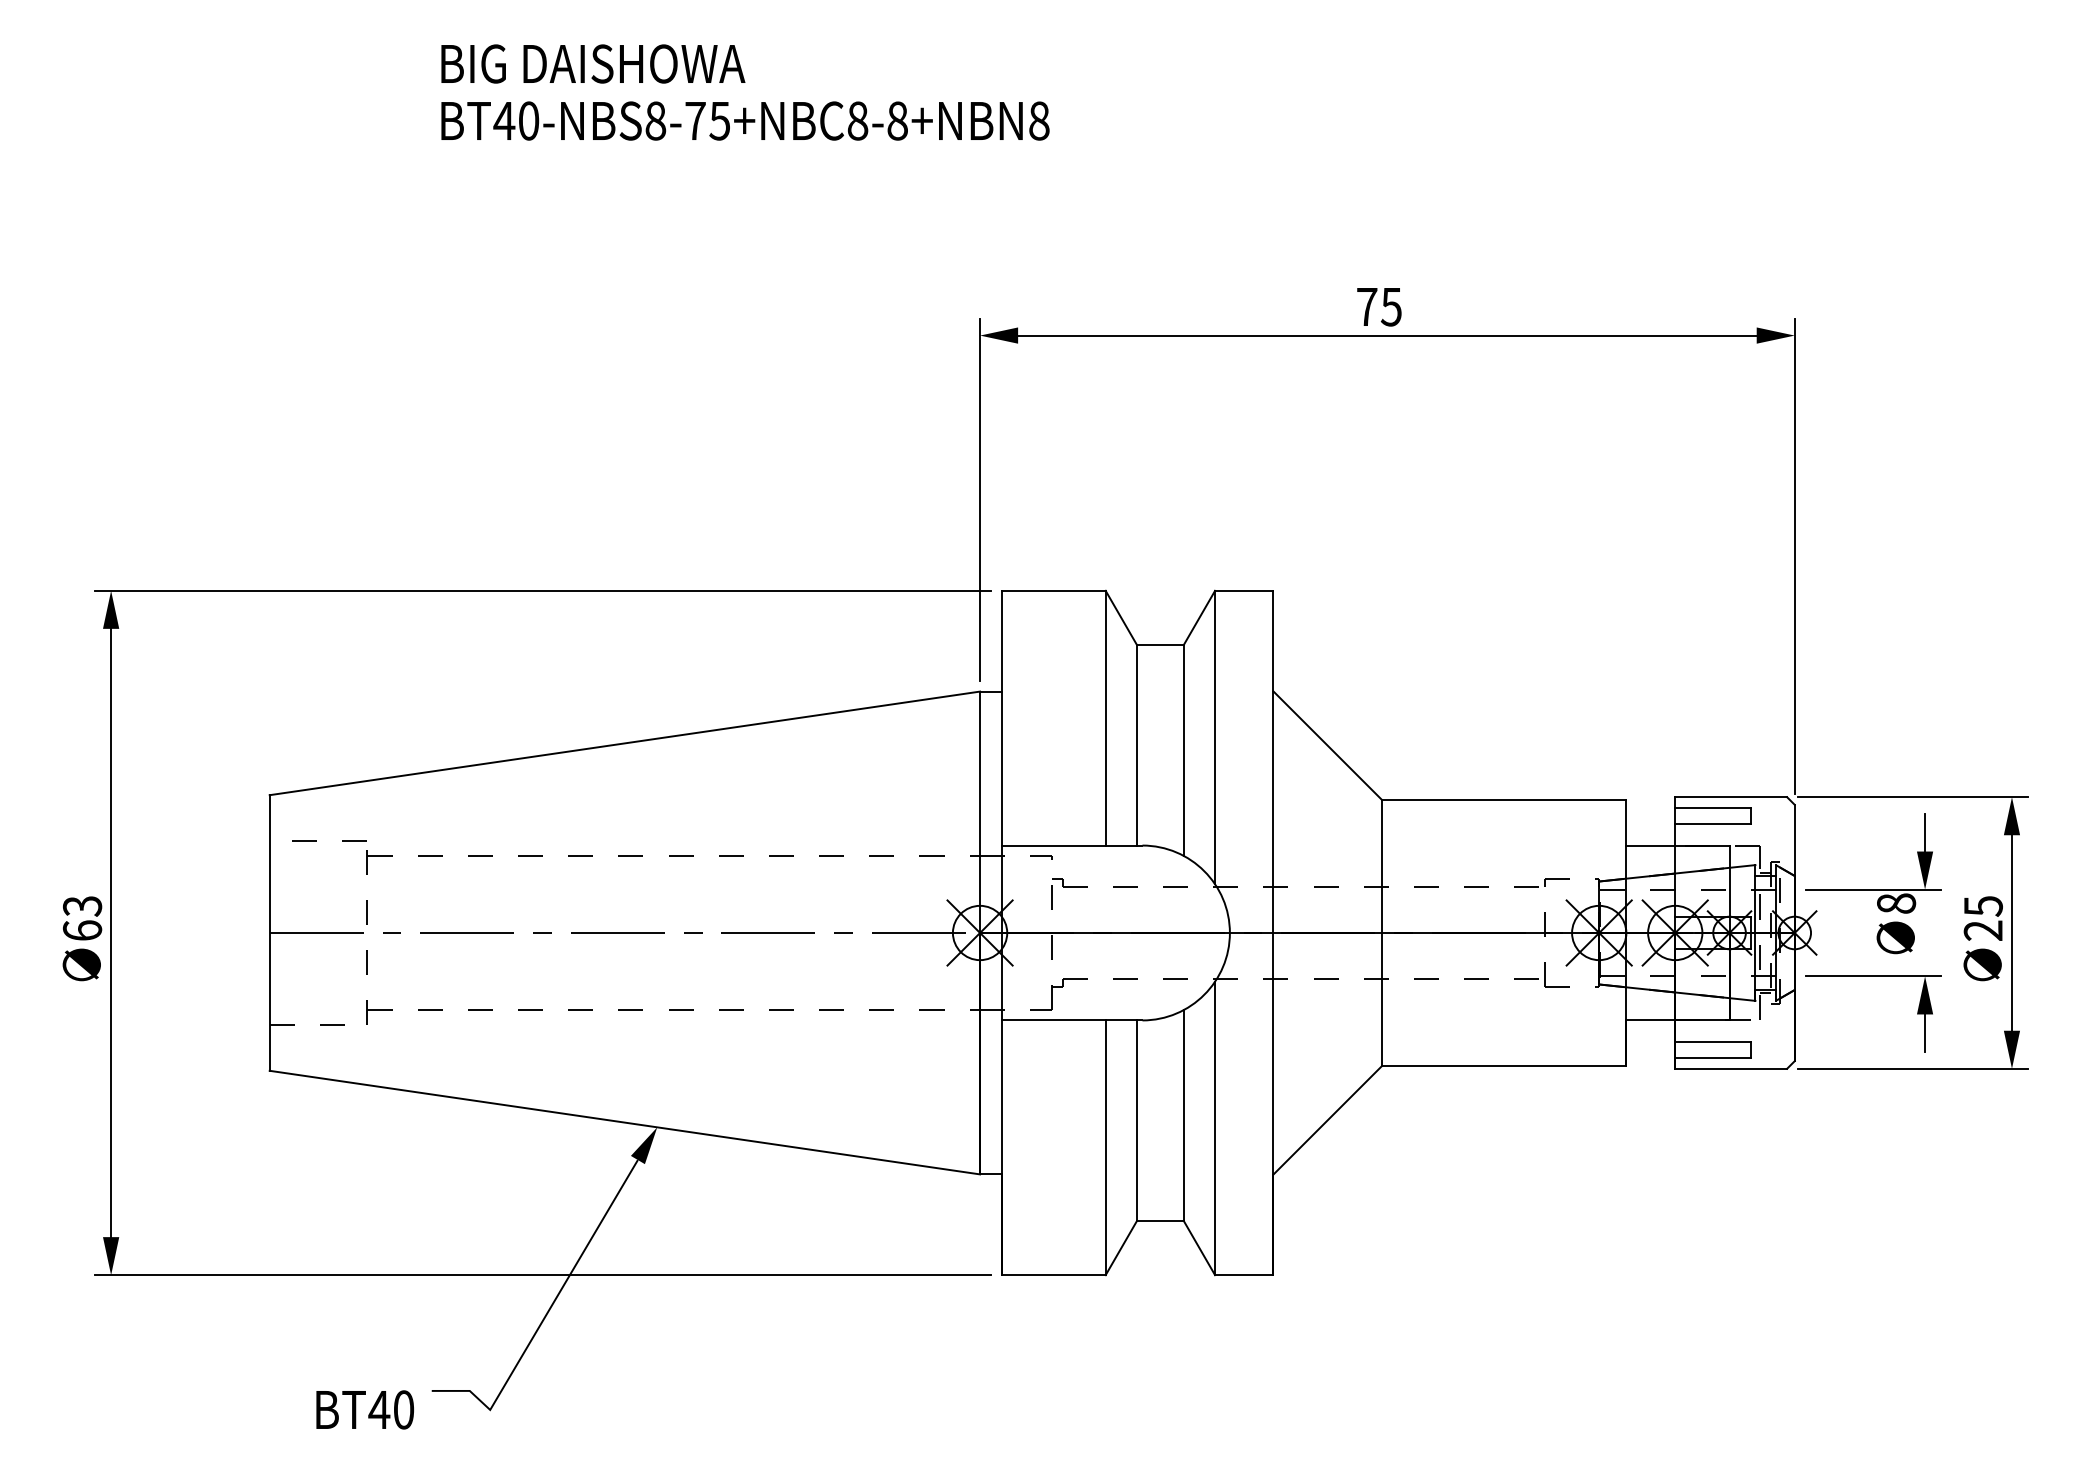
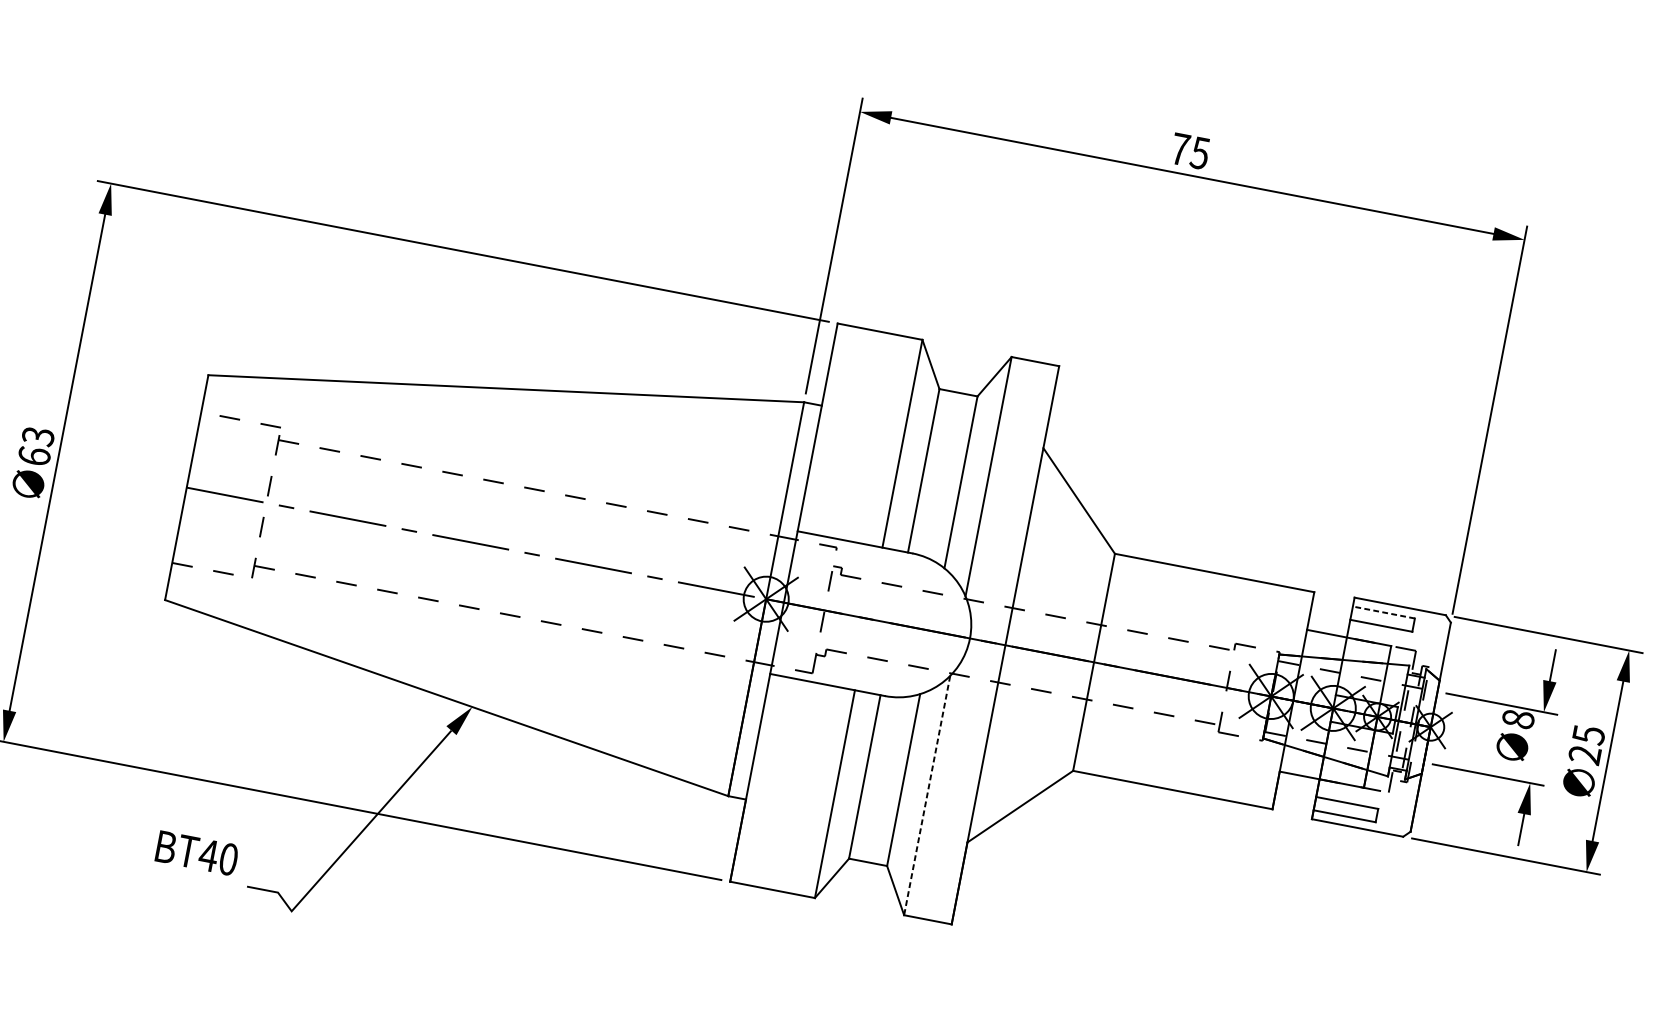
line: (1712, 808) -> (1383, 612), solid -> dashed
line: (1215, 1128) -> (927, 795), solid -> dashed
text: (364, 1409) -> (196, 852), moved

